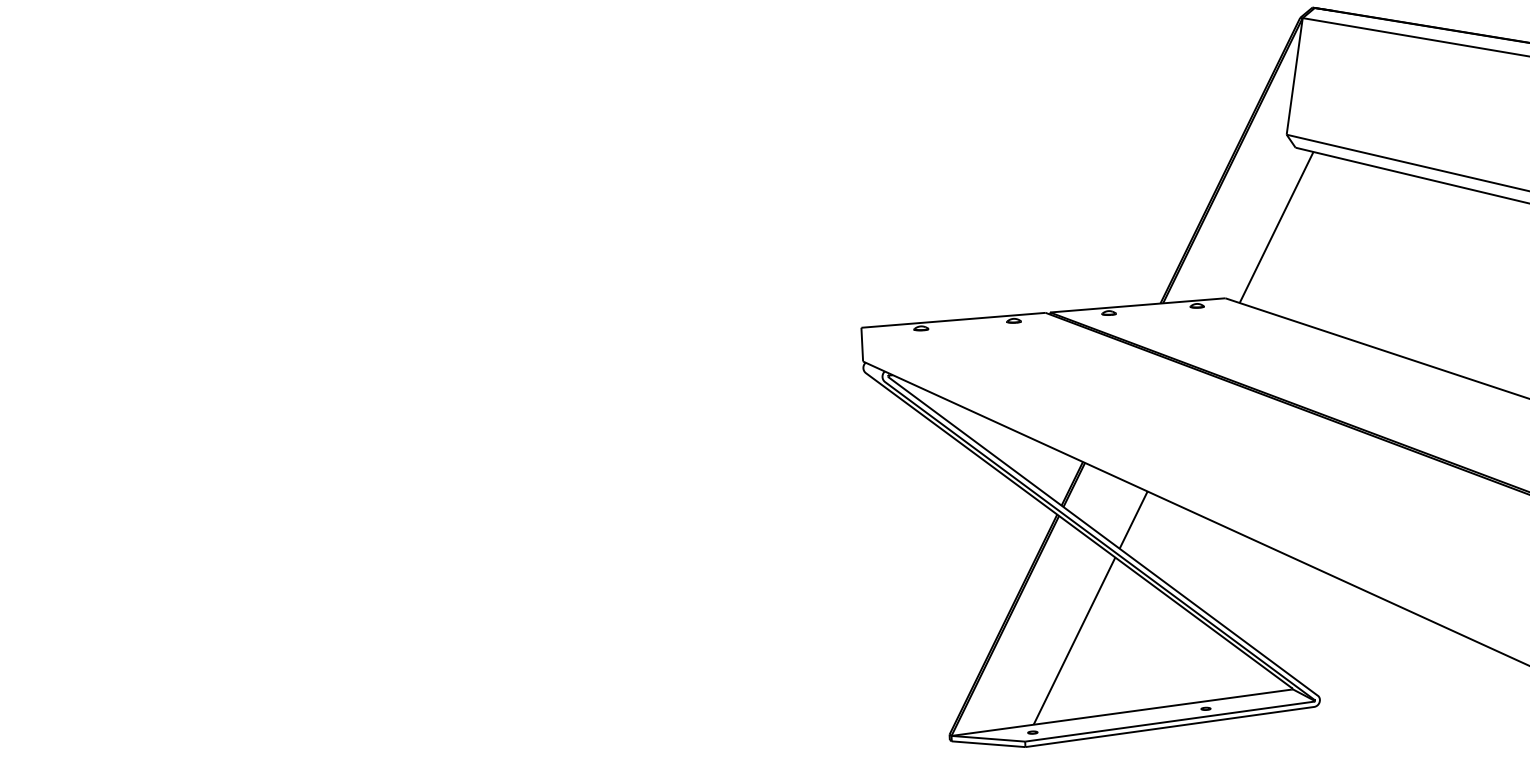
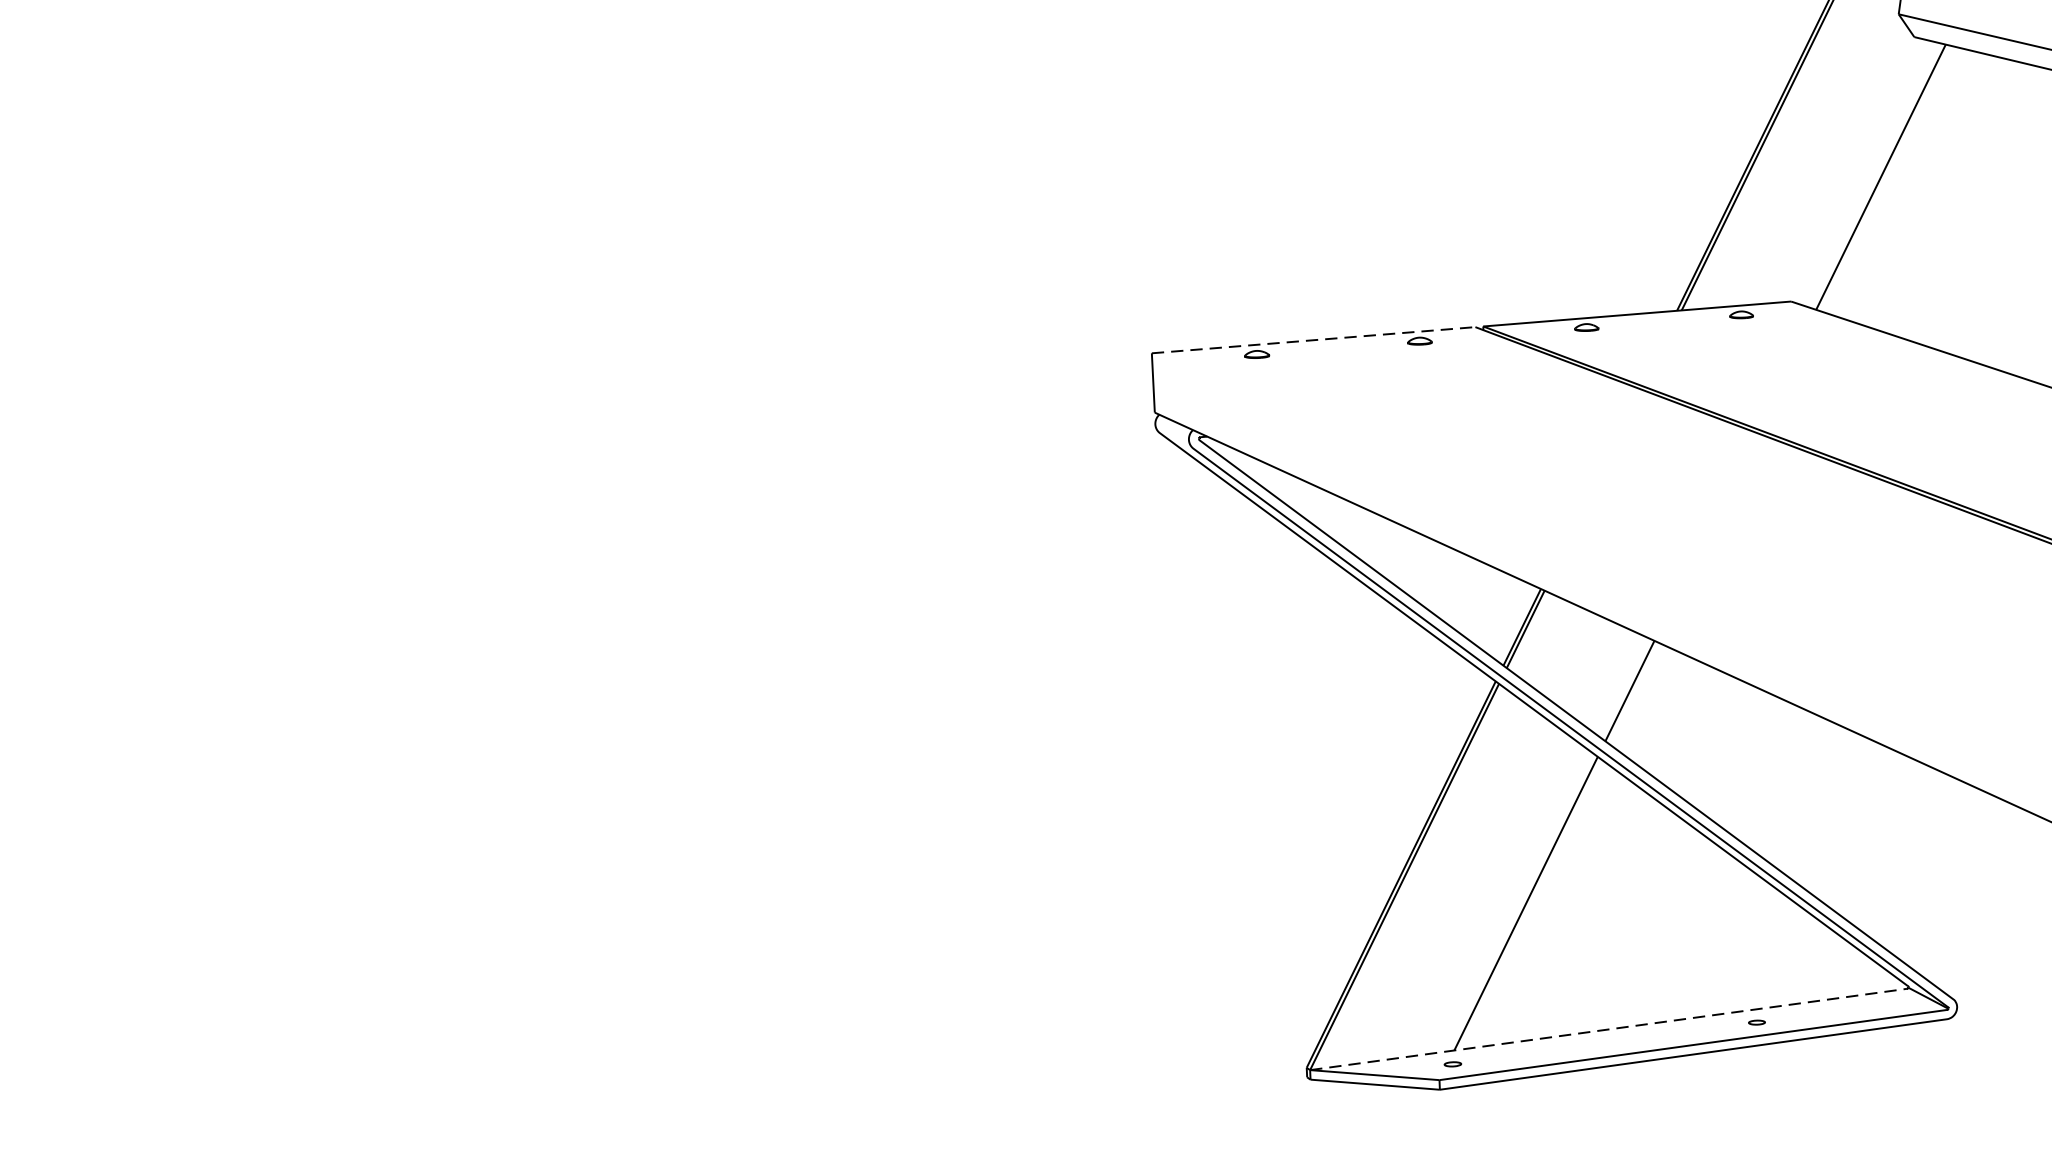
line: (954, 320) -> (1315, 340), solid -> dashed
line: (1121, 712) -> (1608, 1028), solid -> dashed

